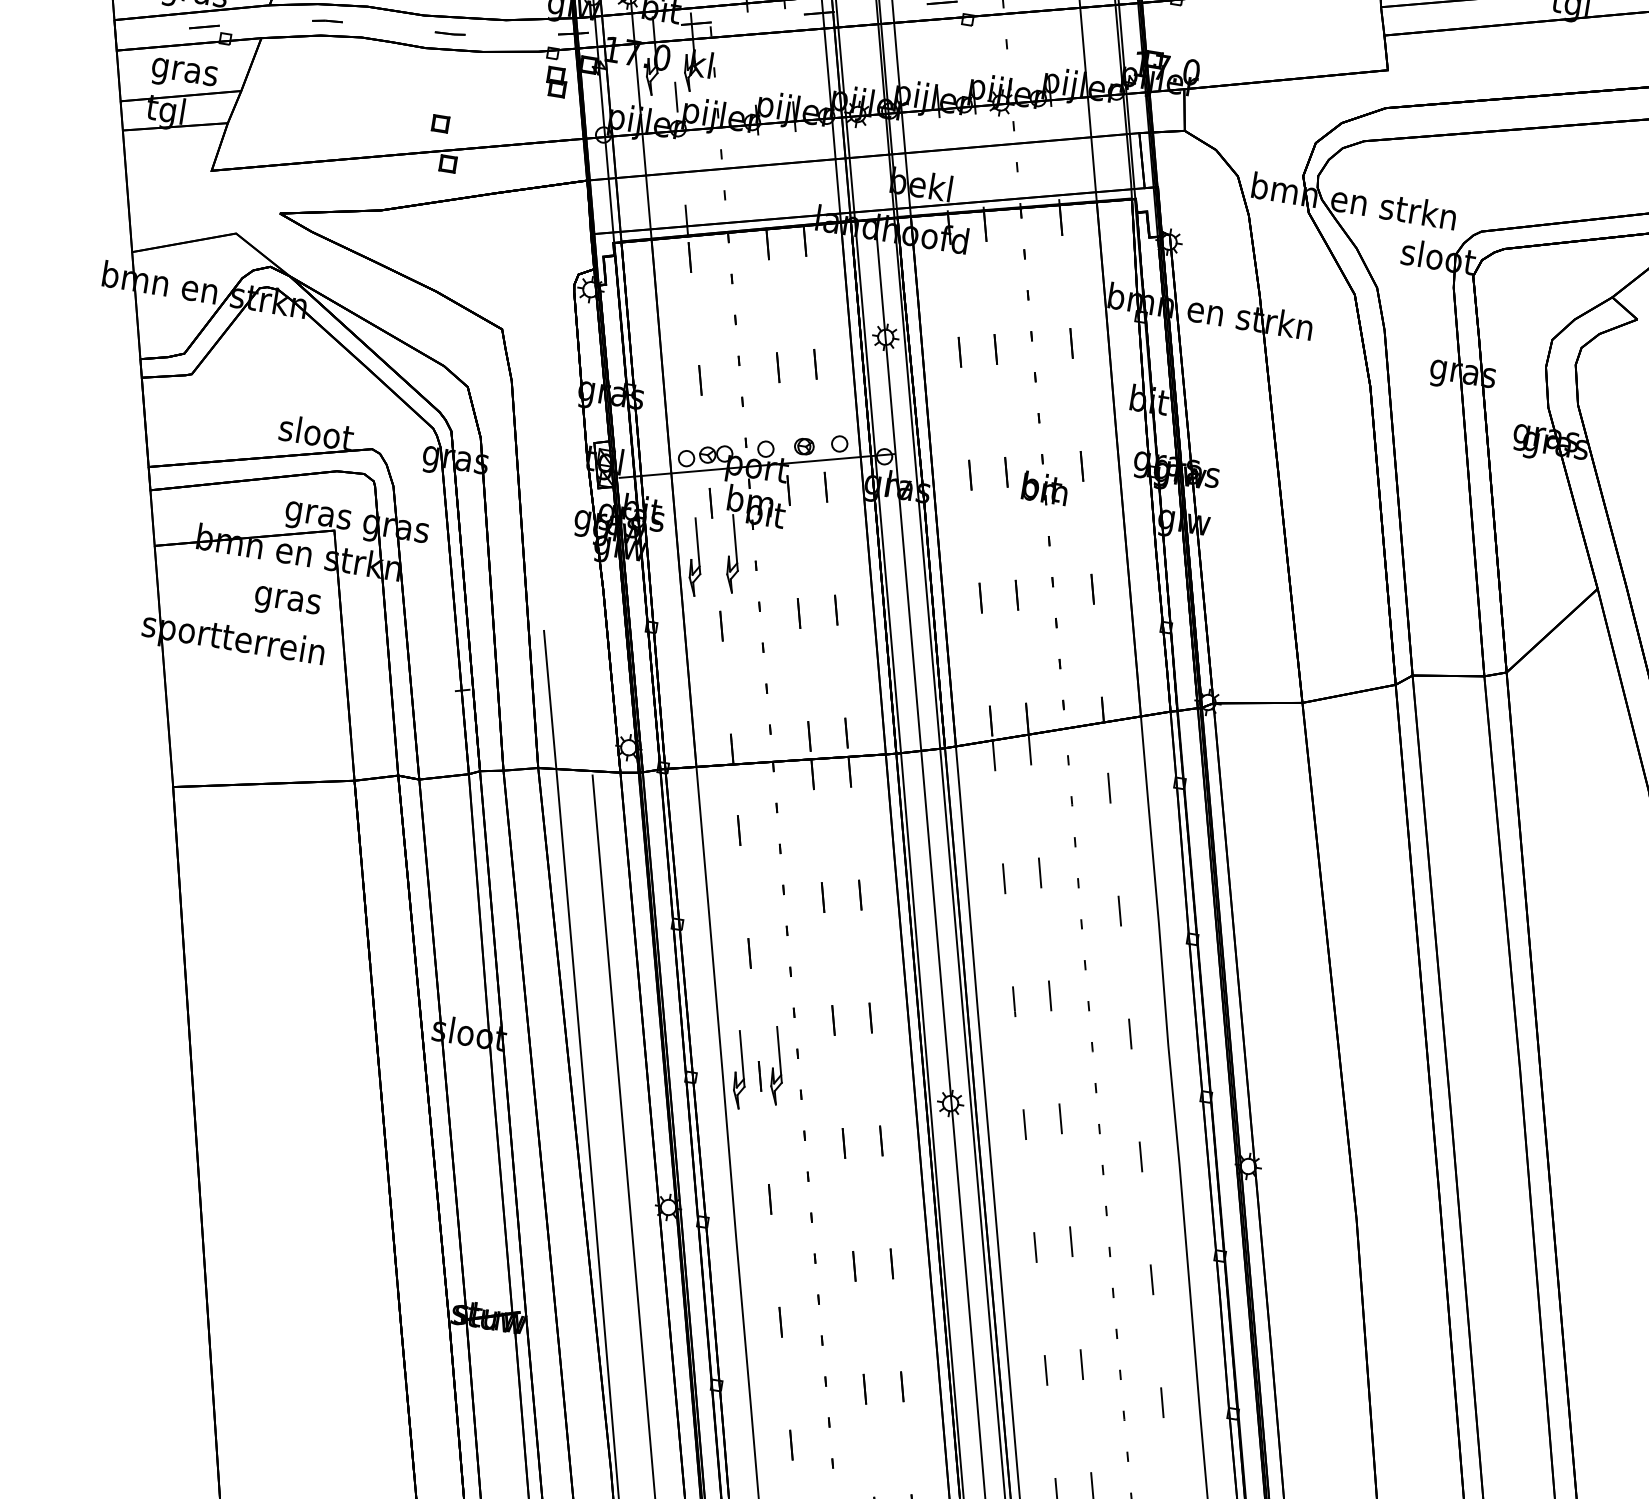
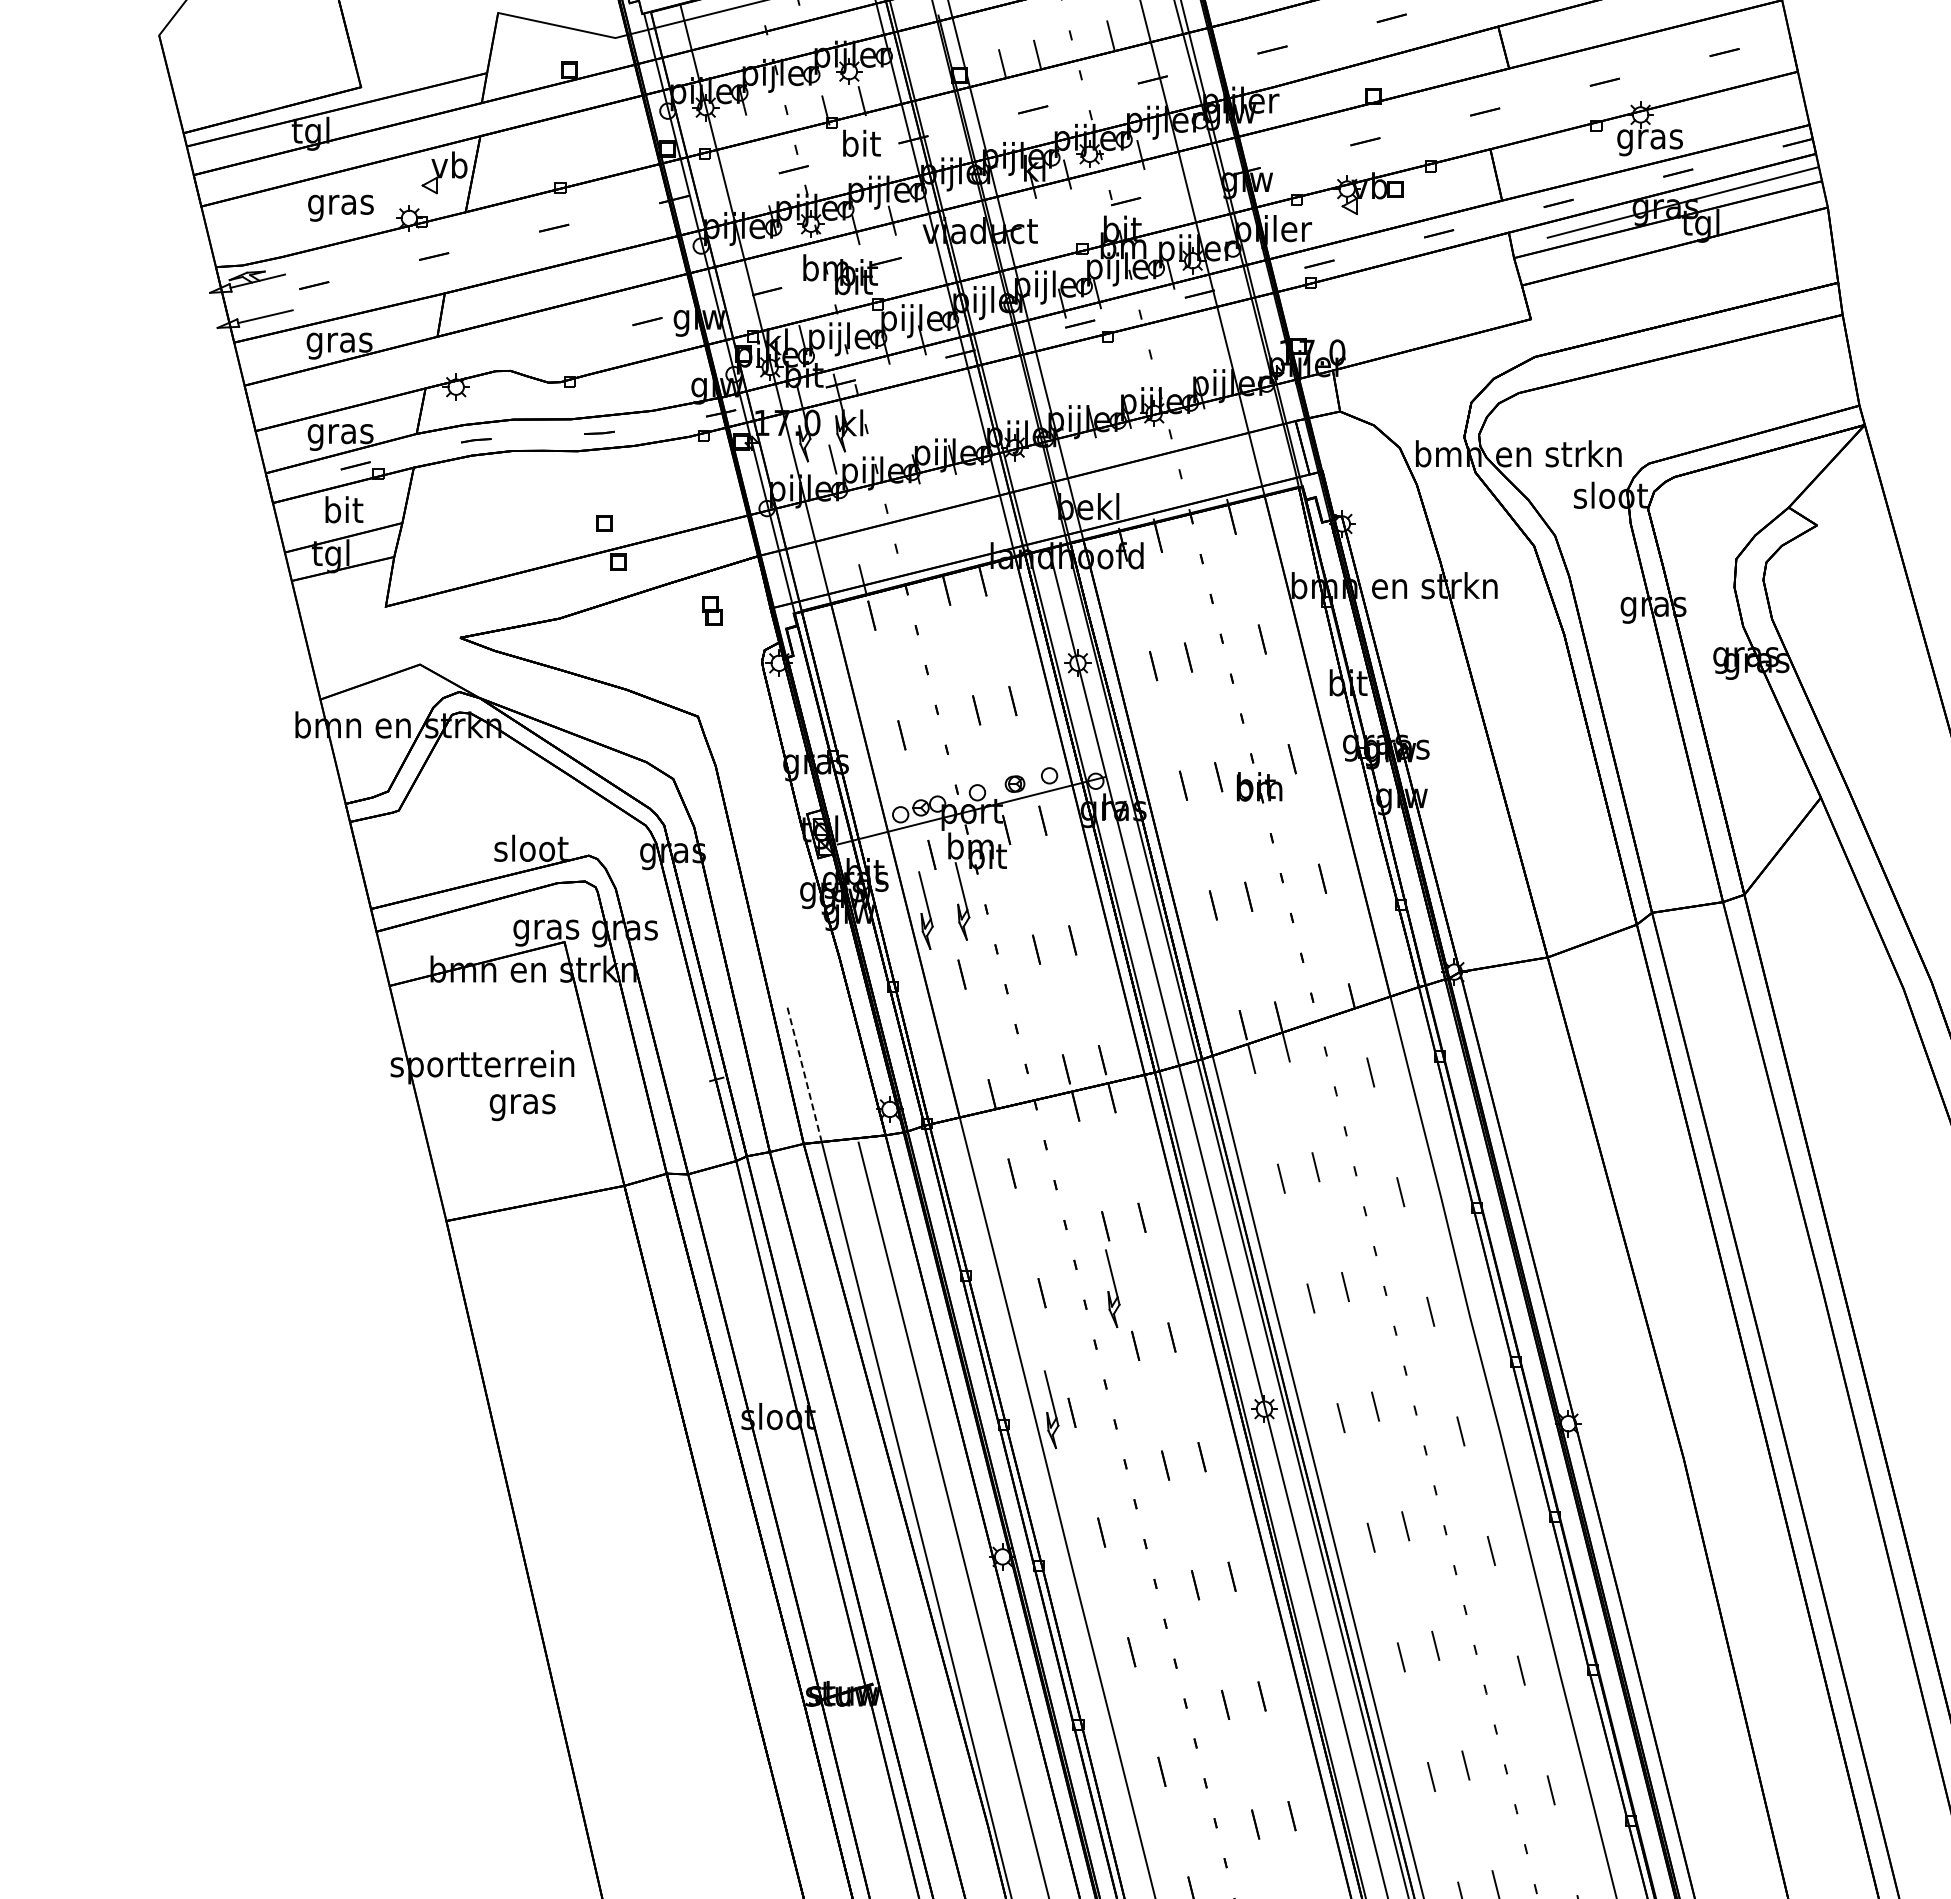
text: (184, 72) -> (343, 513), gras -> bit
part: (556, 81) -> (712, 610), moved
text: (287, 603) -> (522, 1107), moved
line: (549, 700) -> (804, 1075), solid -> dashed
part: (777, 1065) -> (1112, 1288), moved

